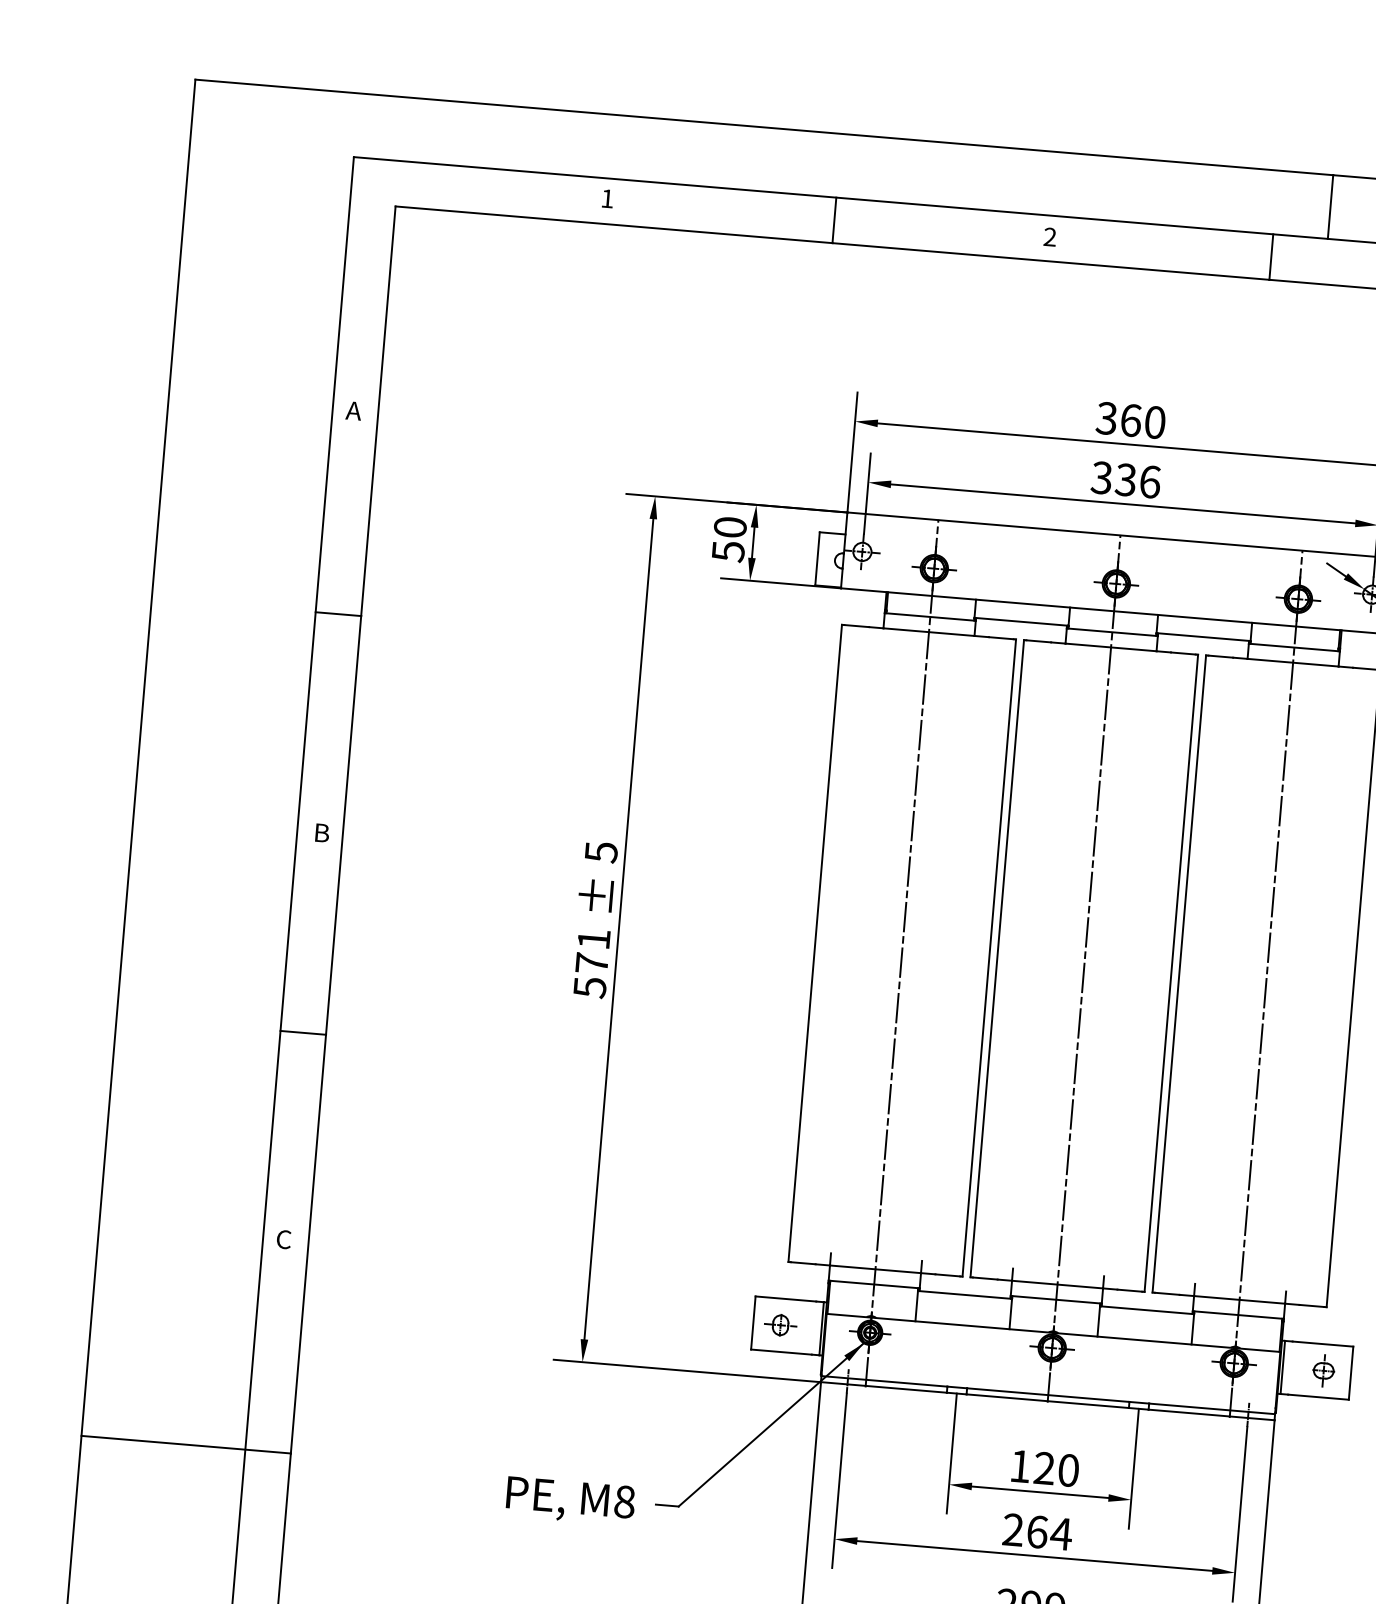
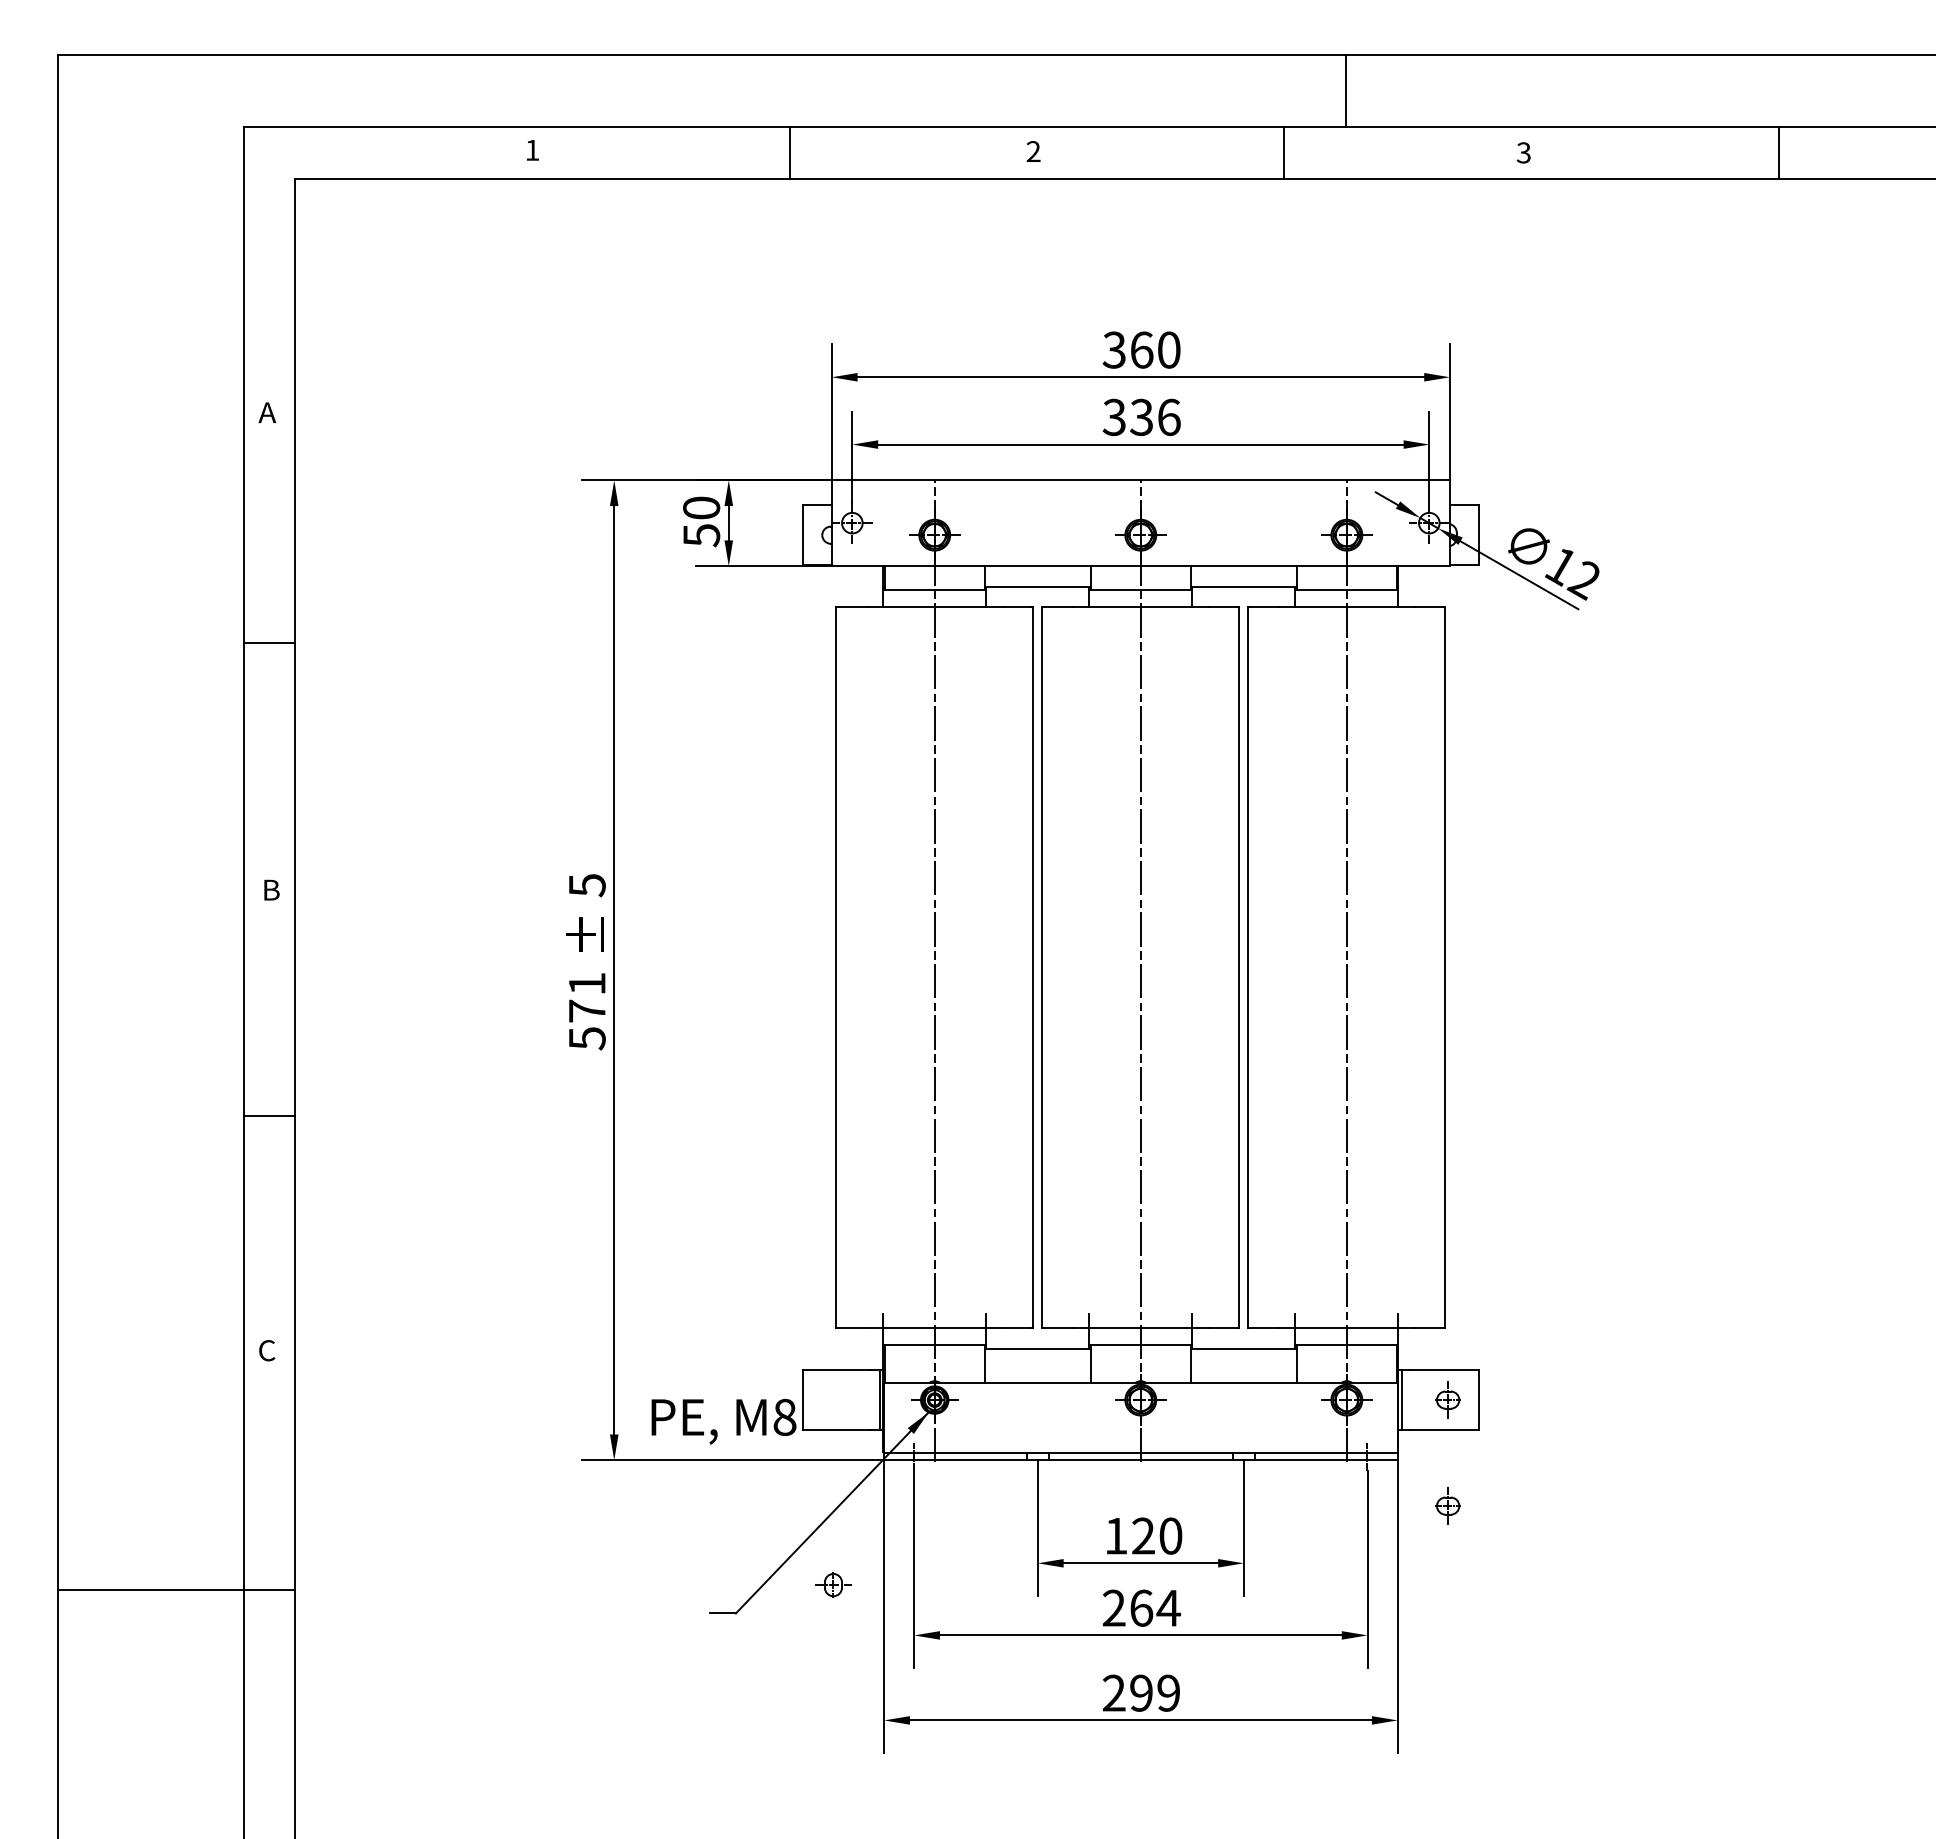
part: (780, 1324) -> (833, 1584), moved
part: (1315, 1463) -> (1447, 1505), added
text: (570, 1501) -> (723, 1421), moved

